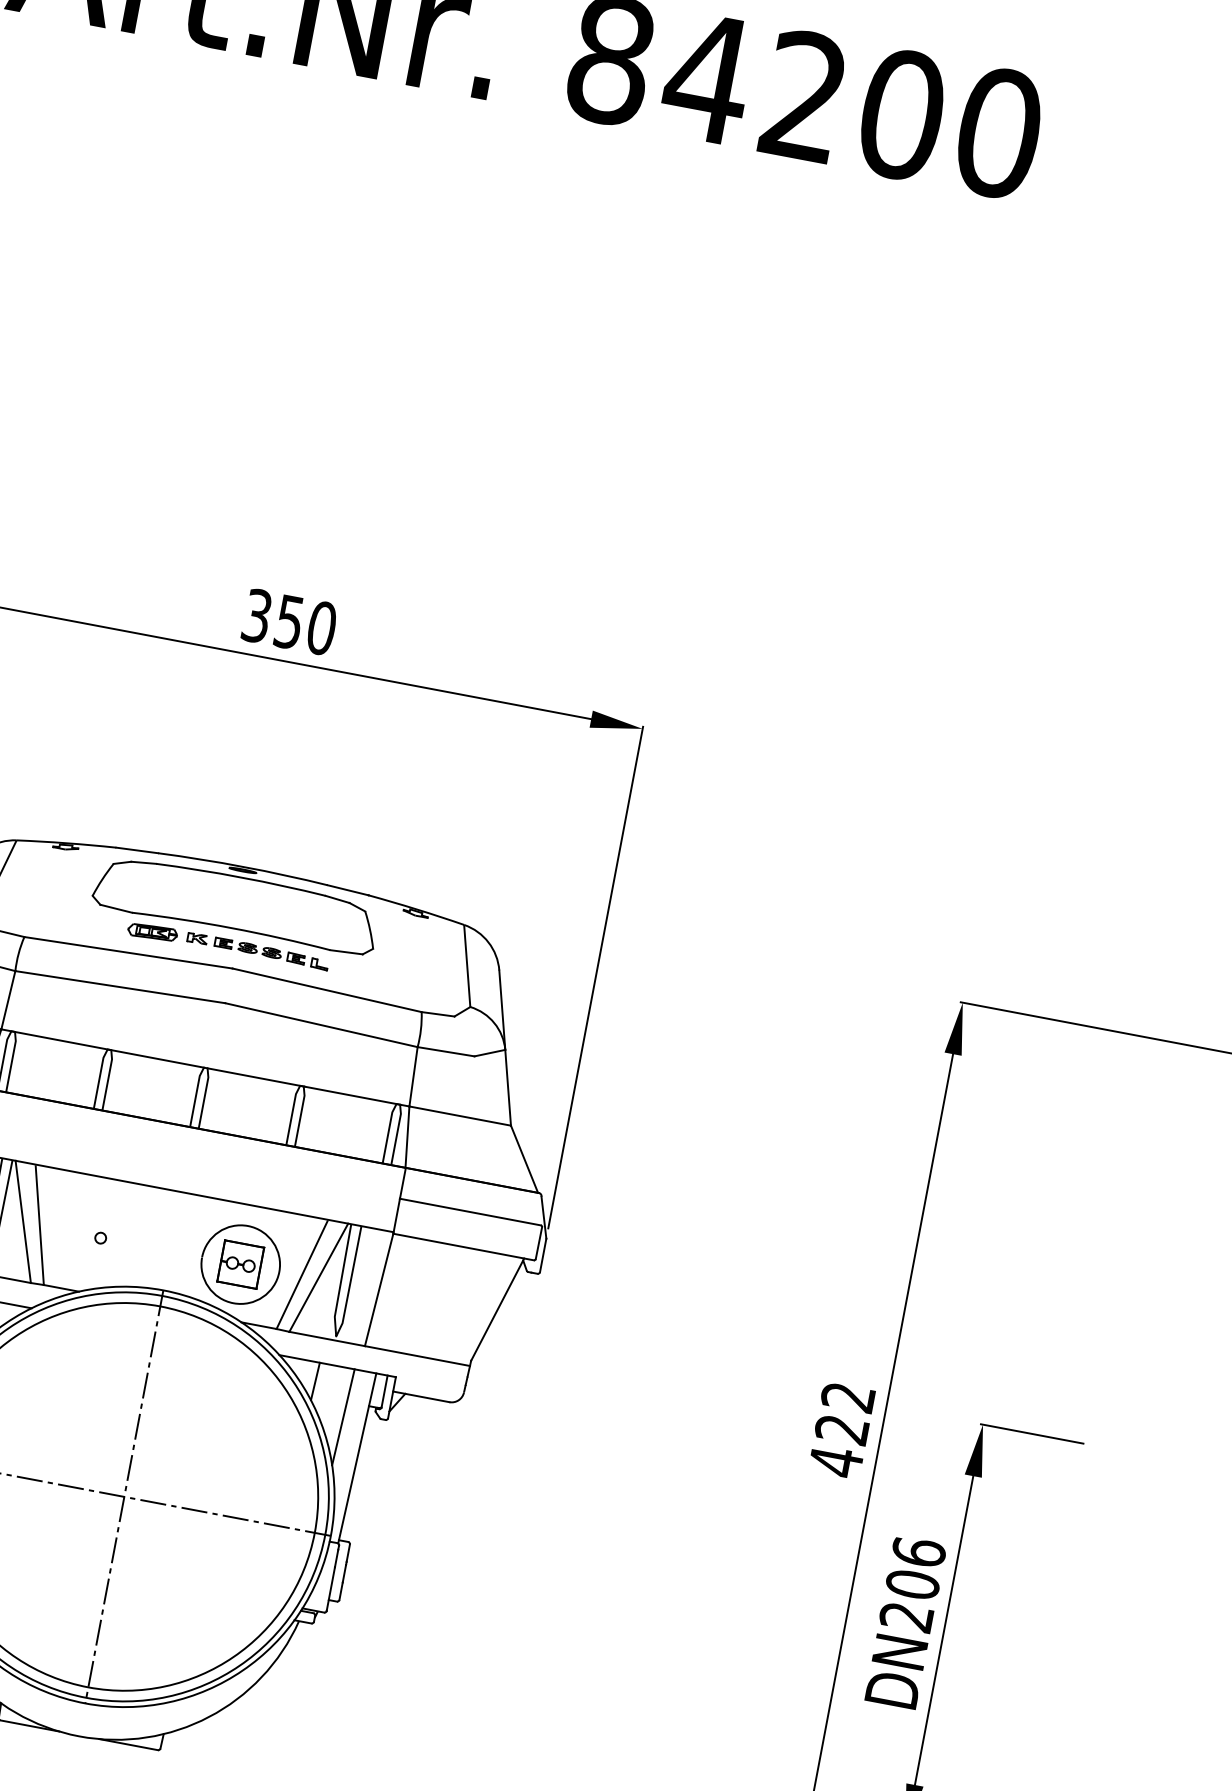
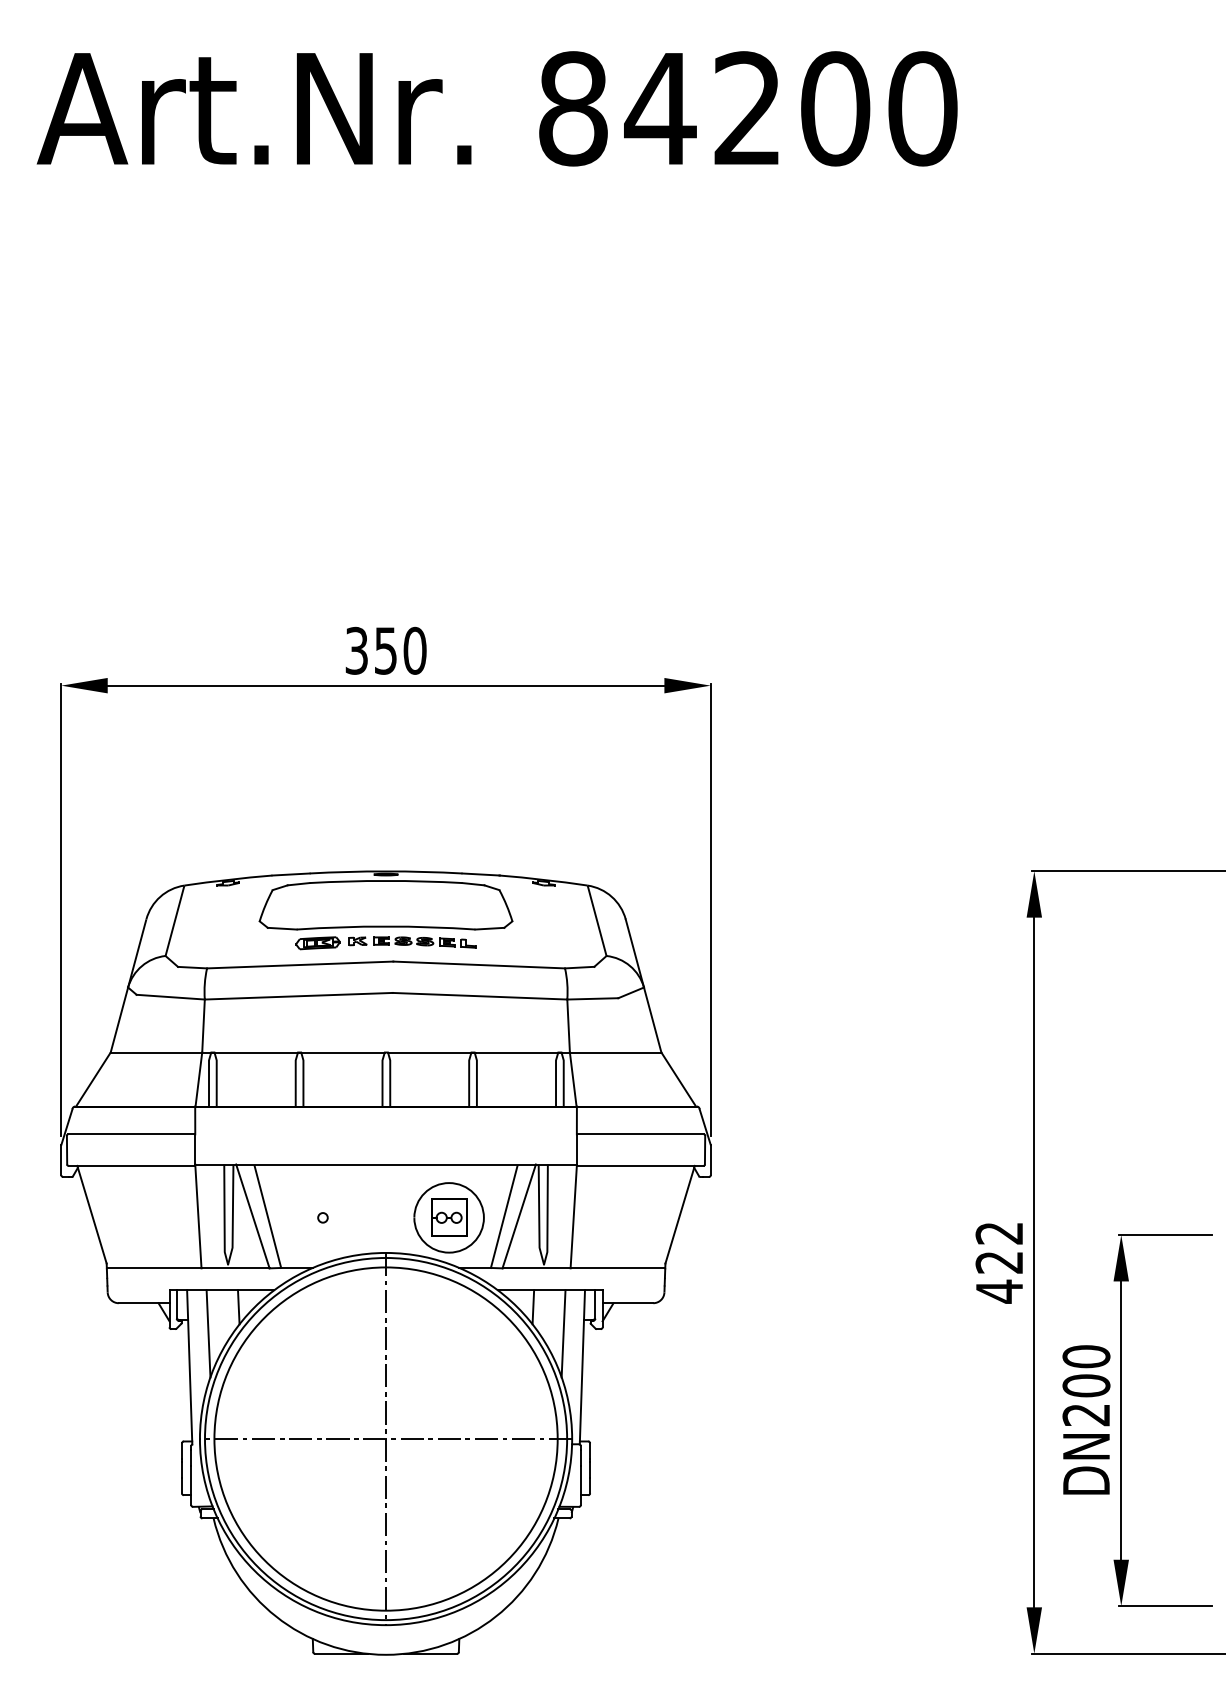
text: (918, 1552) -> (1086, 1356), DN206 -> DN200

